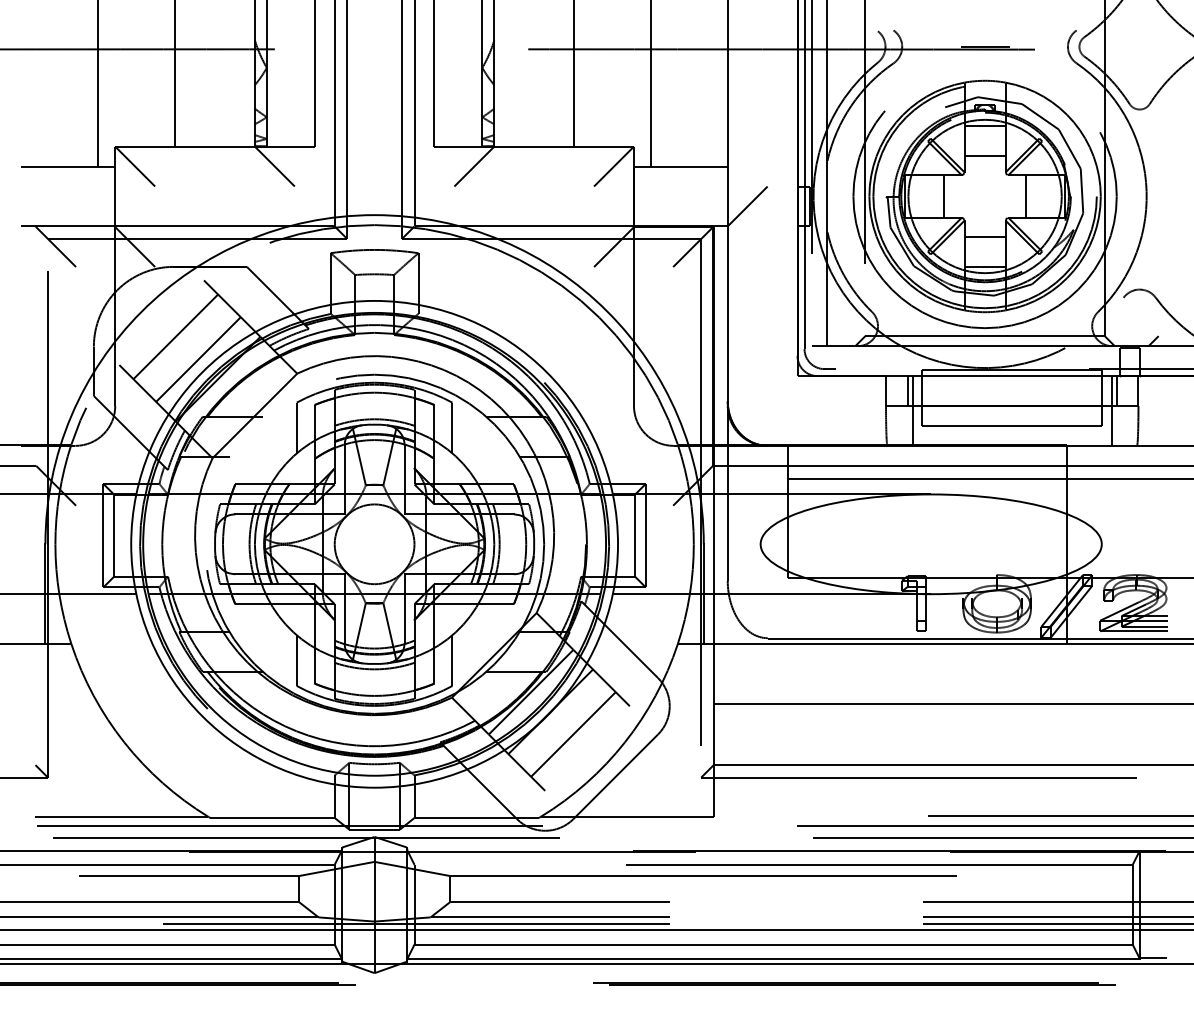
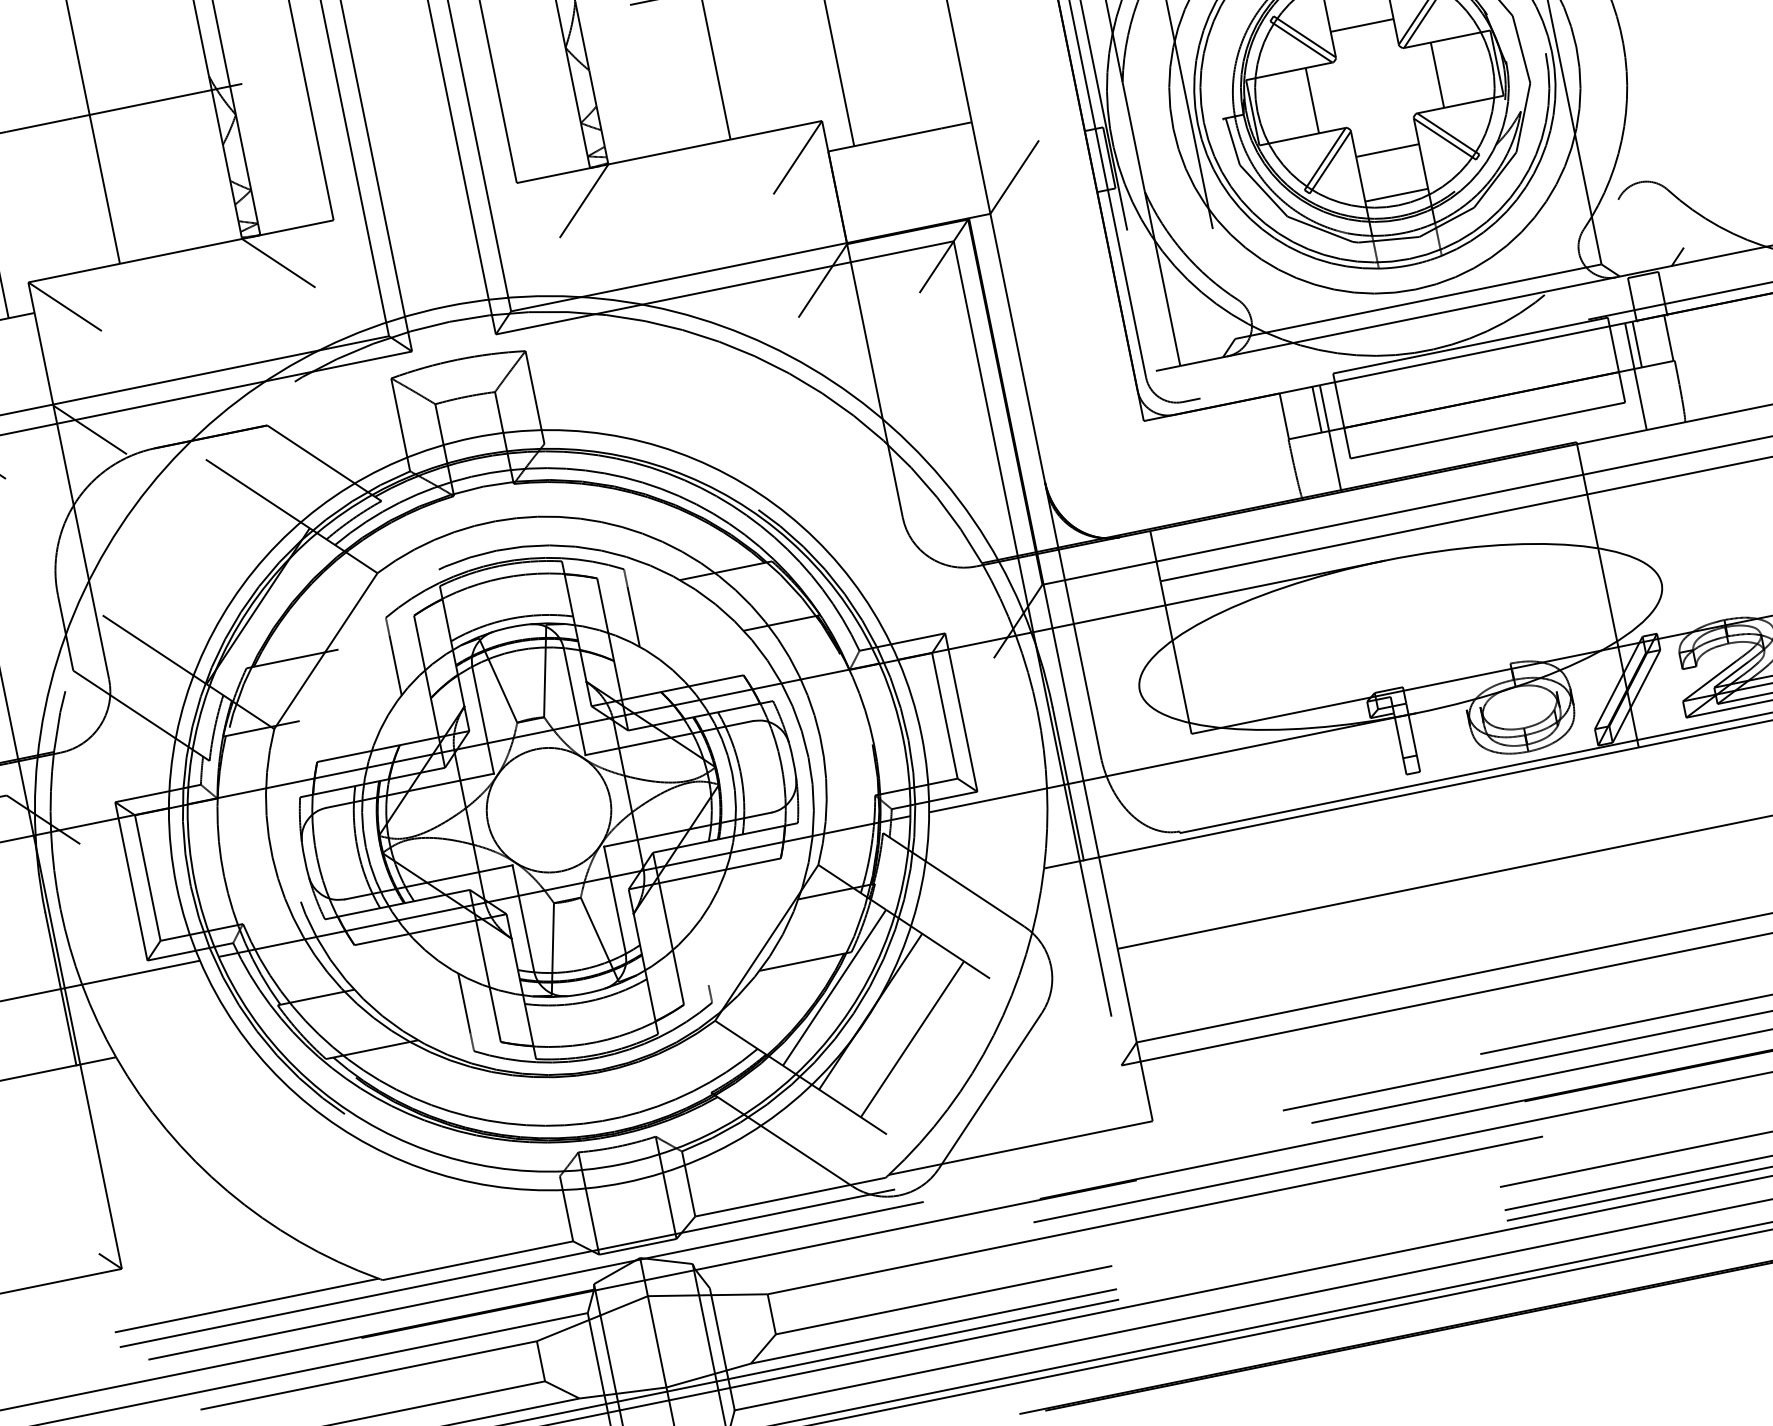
line: (175, 336) -> (179, 554), removed
line: (198, 359) -> (222, 582), removed
line: (452, 654) -> (702, 954), removed

